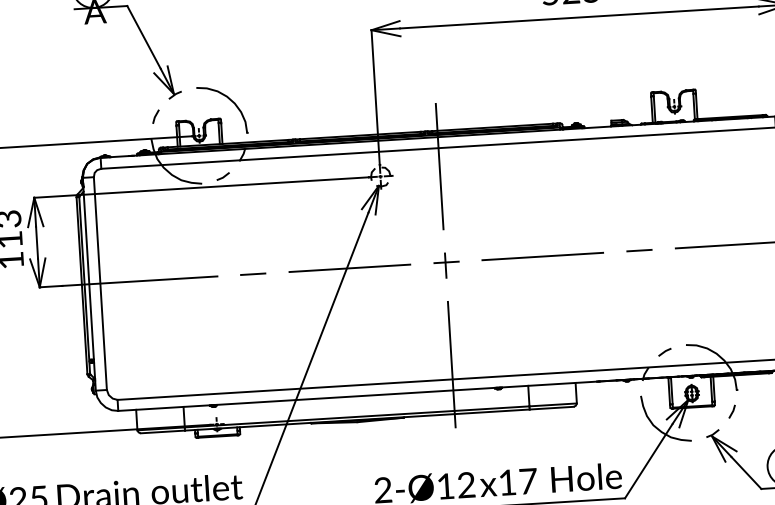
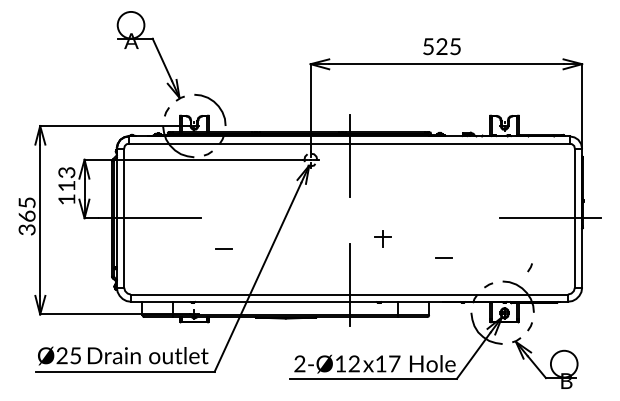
line: (638, 249) -> (443, 257), moved
line: (541, 257) -> (412, 218), removed
part: (445, 264) -> (382, 238), moved
line: (349, 268) -> (286, 218), removed
line: (252, 273) -> (223, 248), moved
line: (725, 321) -> (529, 267), added

